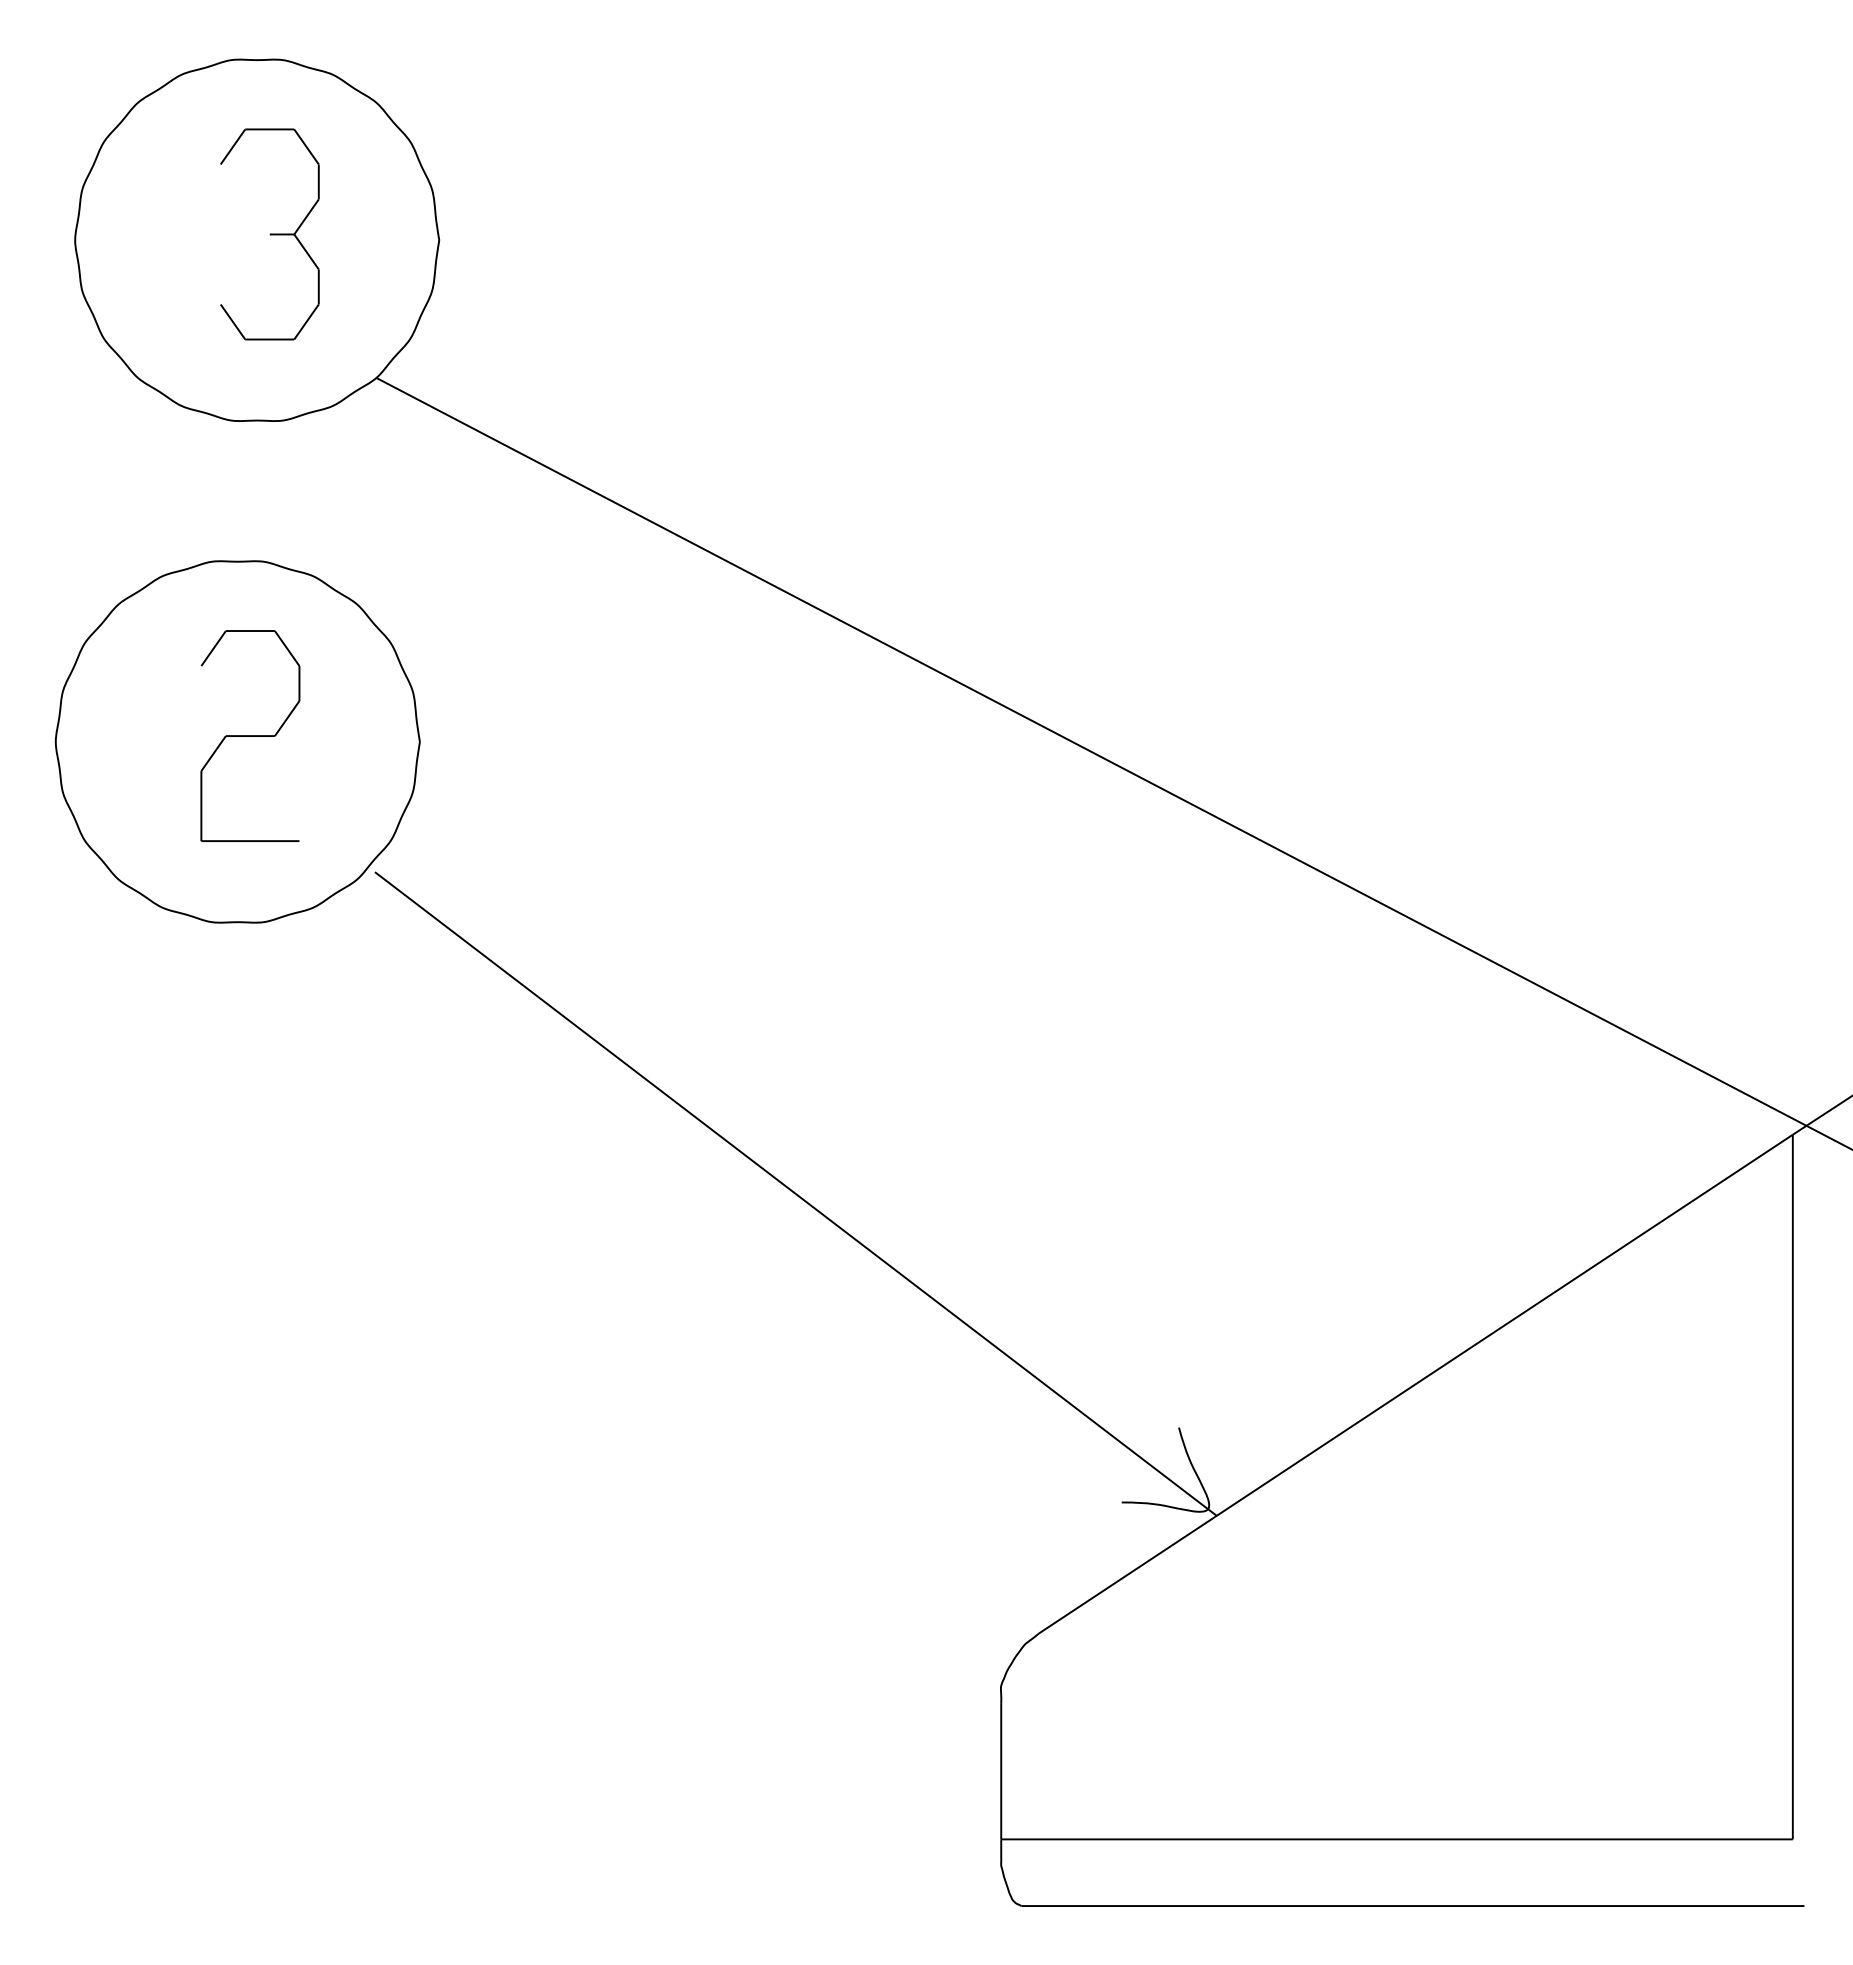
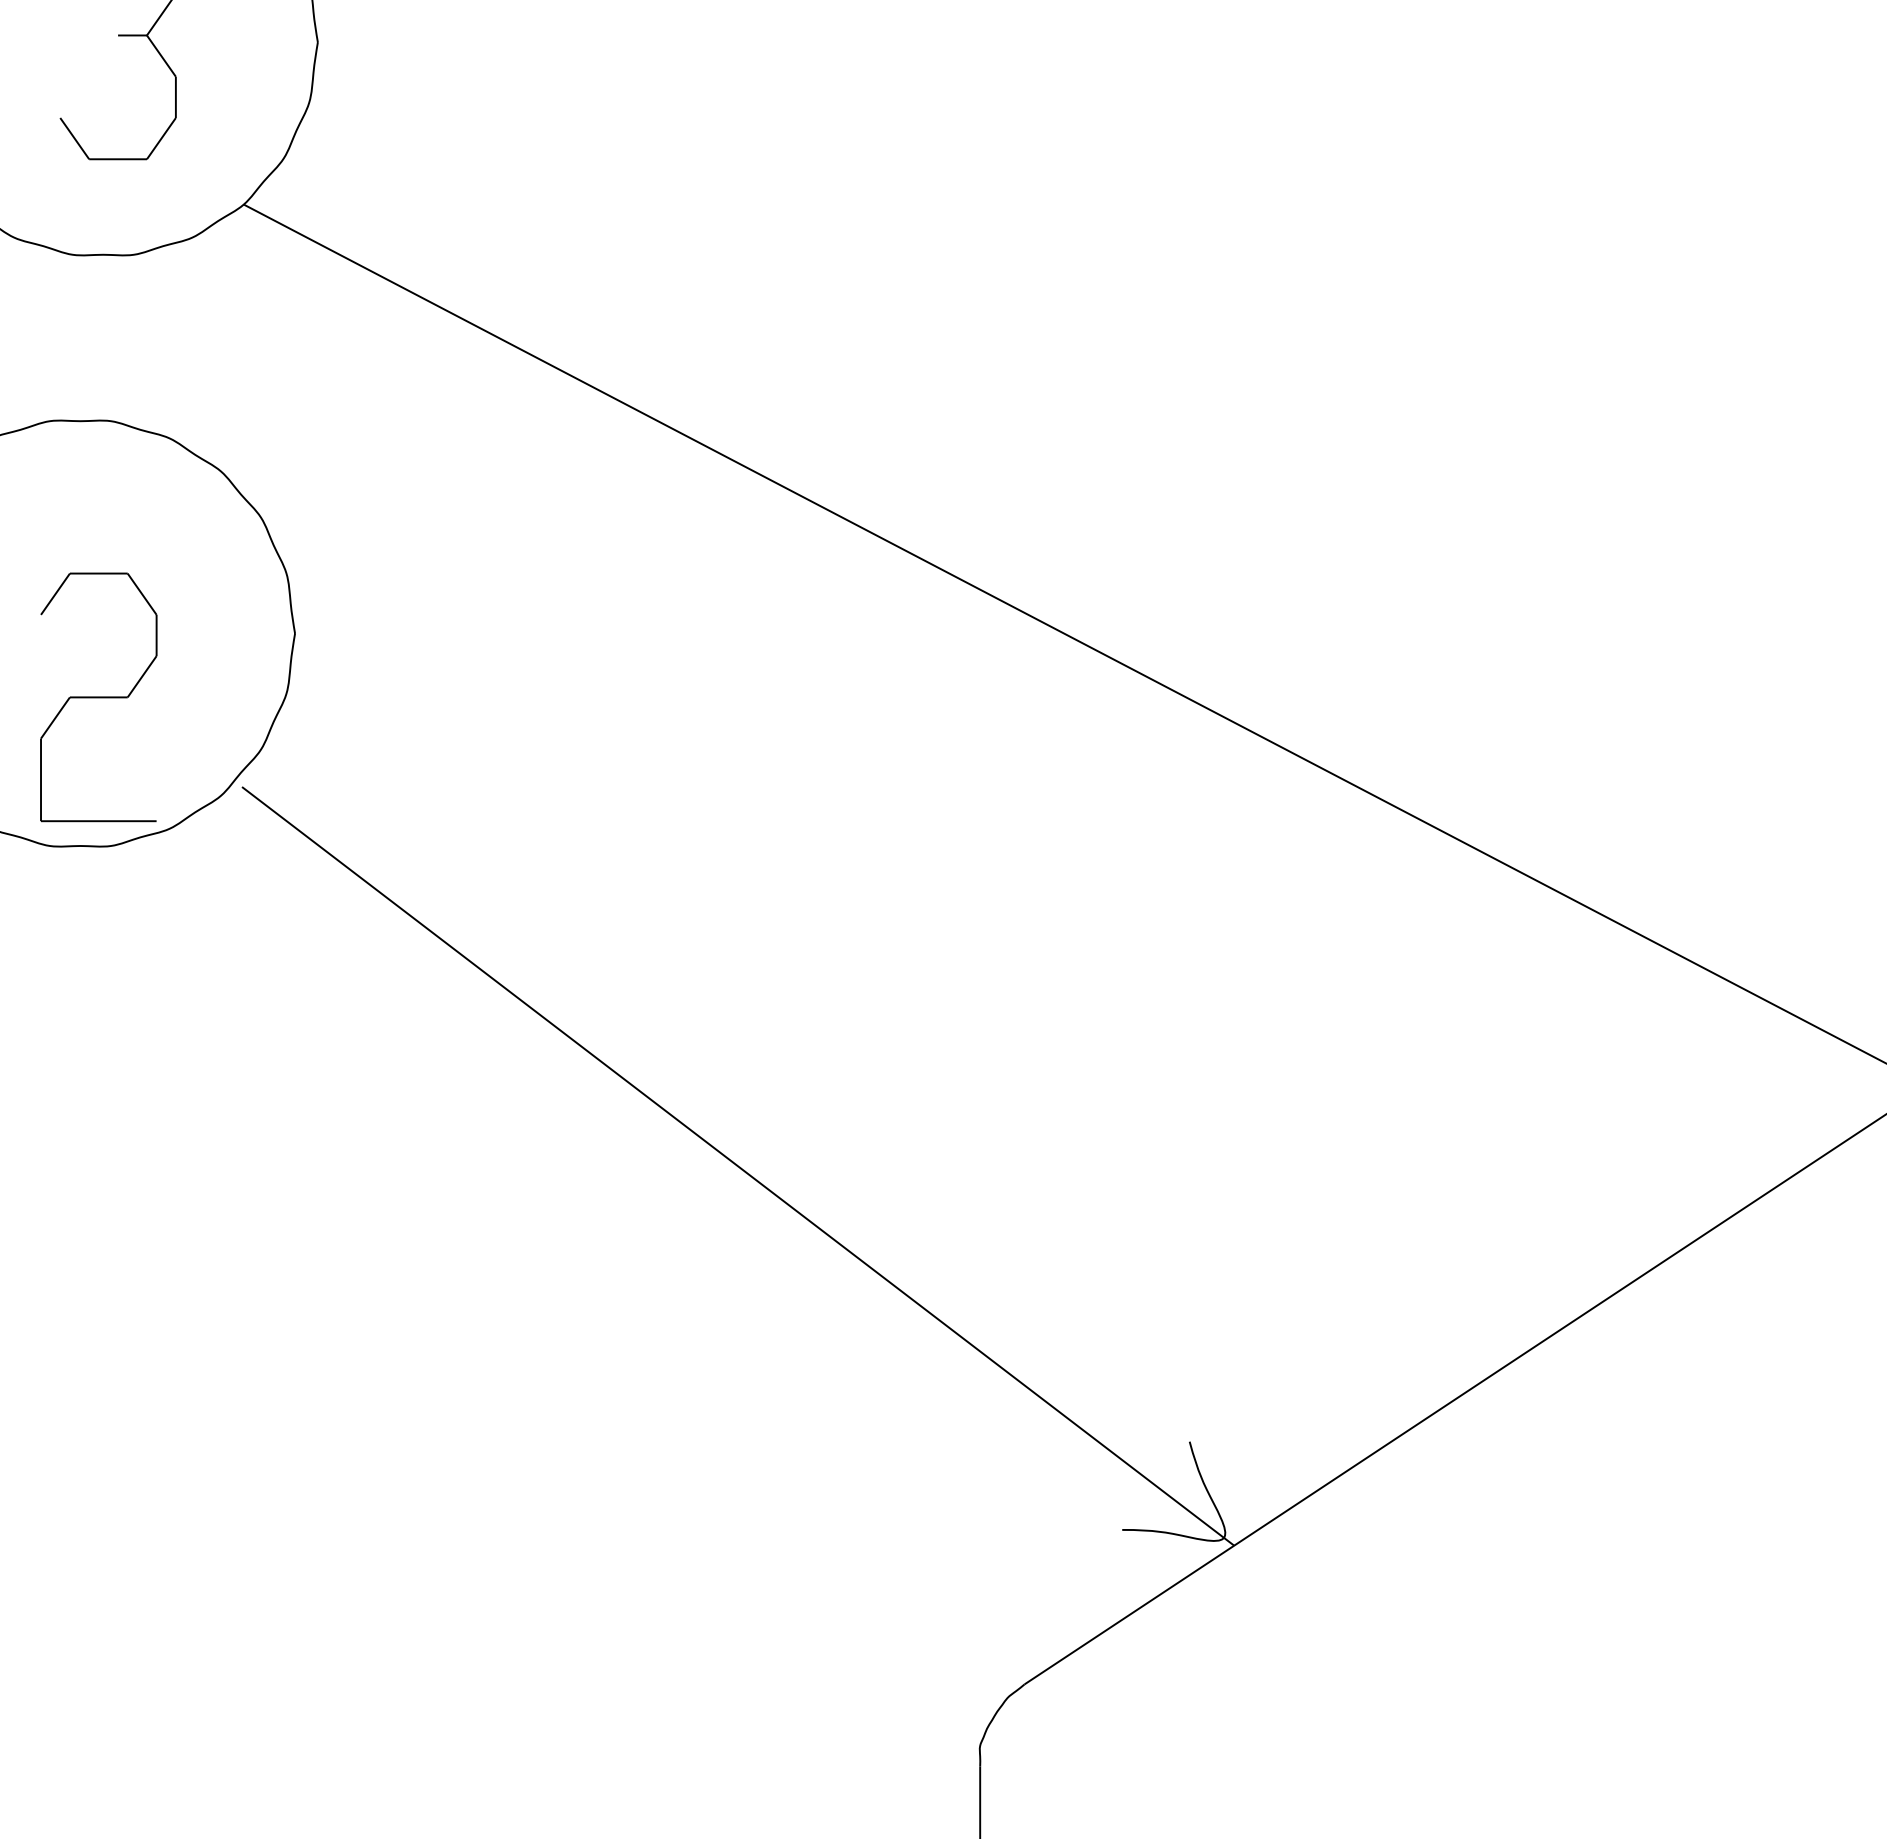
part: (250, 735) -> (98, 696), moved

